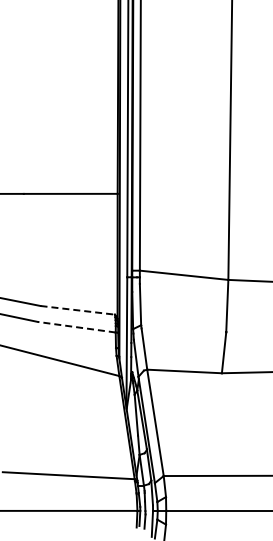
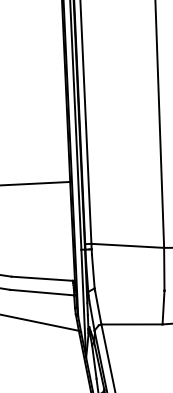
line: (78, 310) -> (42, 278), dashed -> solid
line: (76, 327) -> (41, 292), dashed -> solid

